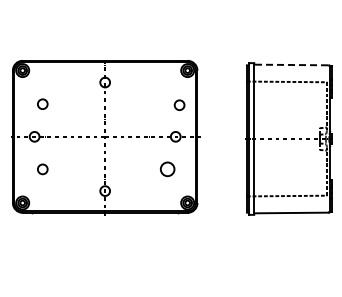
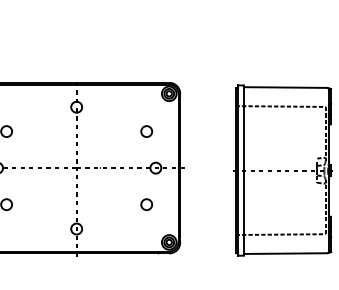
line: (291, 65) -> (285, 88), dashed -> solid
circle: (179, 104) -> (146, 130), moved
circle: (167, 169) -> (146, 204), size x0.71

